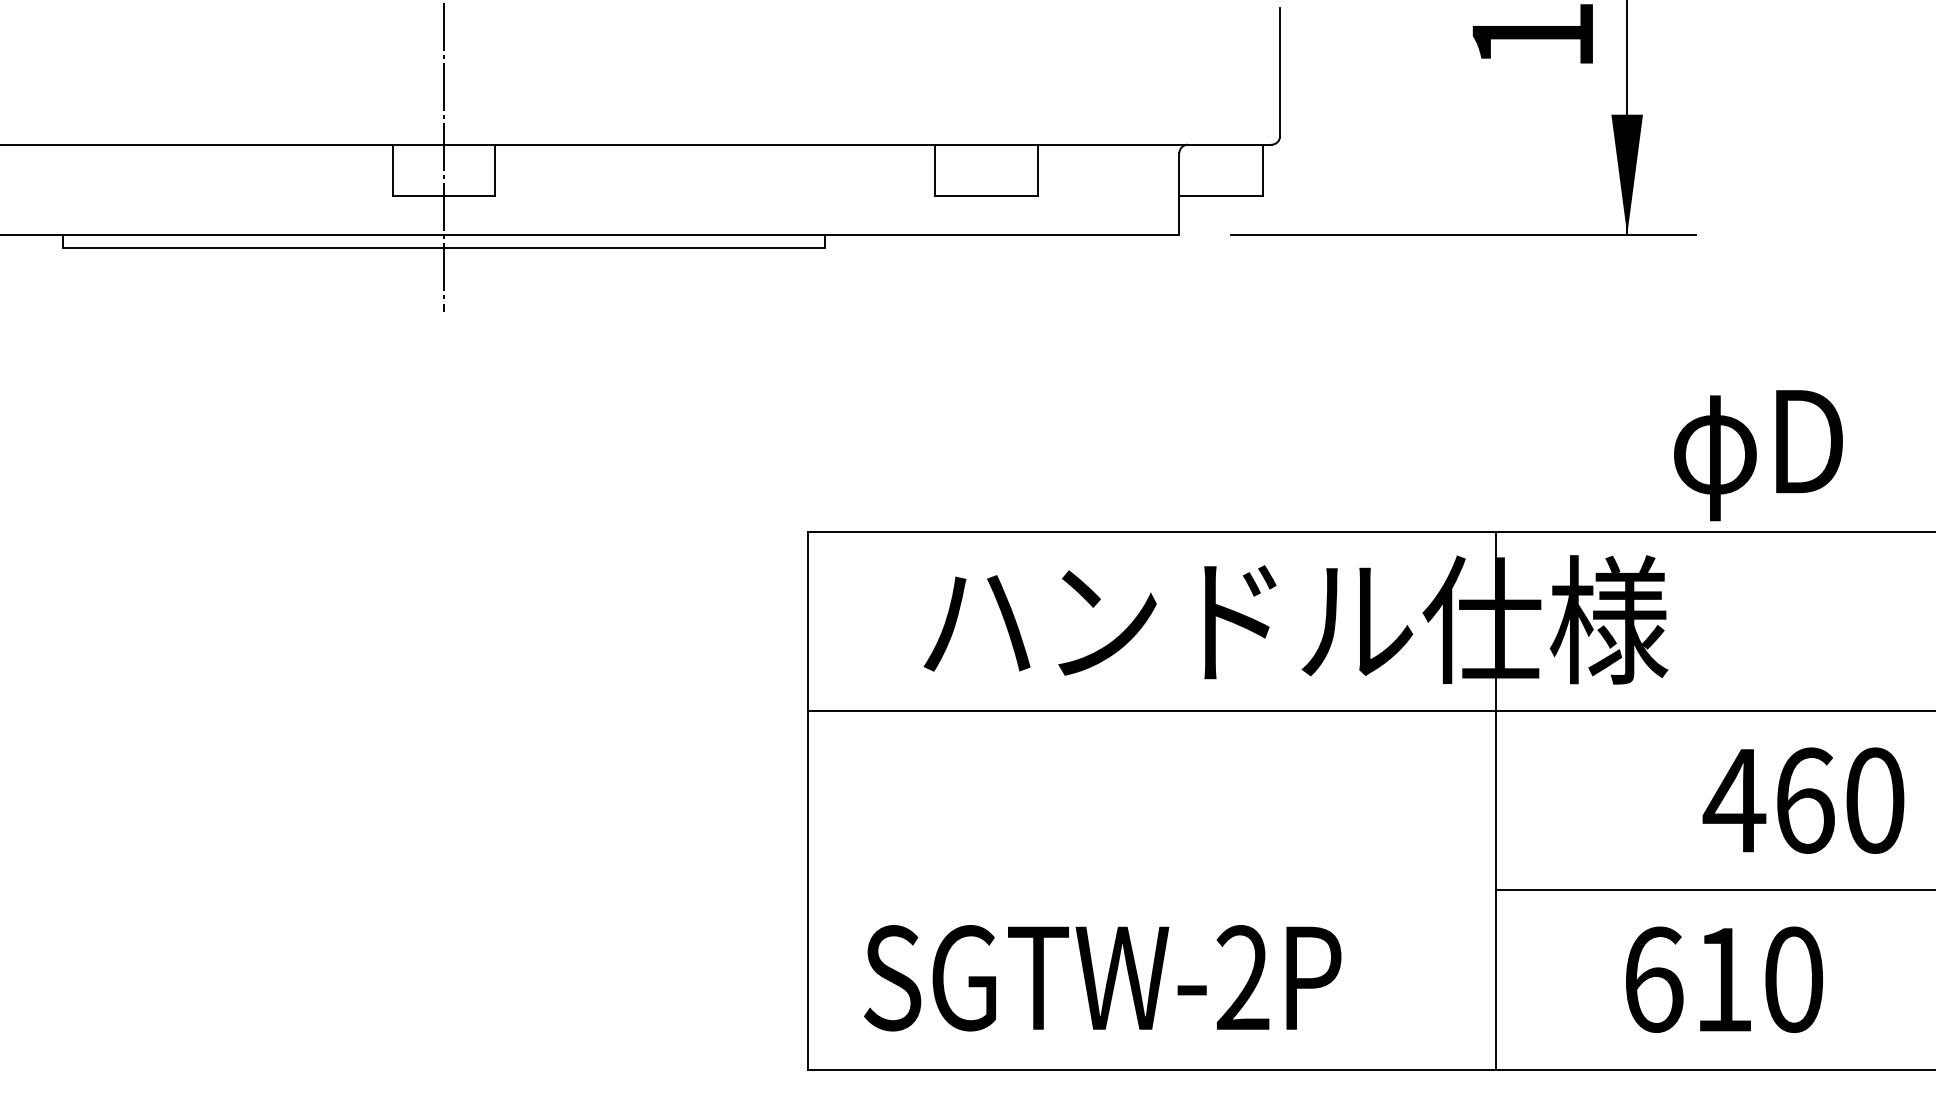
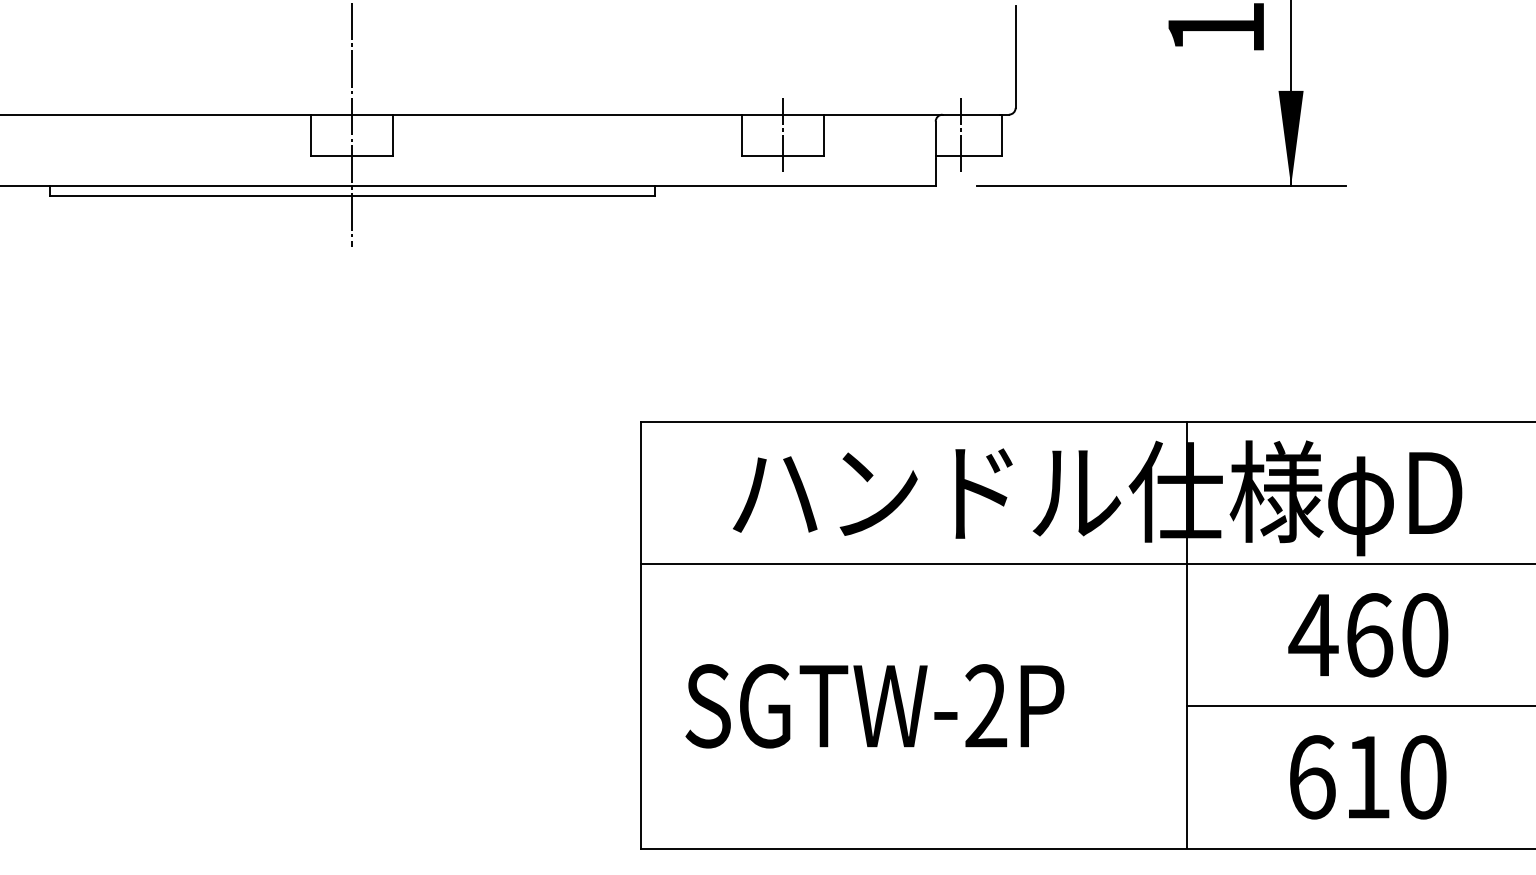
line: (986, 170) -> (782, 135), added
line: (1211, 170) -> (961, 135), added
text: (1758, 455) -> (1395, 504), moved
text: (1803, 800) -> (1368, 635), moved
text: (1102, 978) -> (874, 706), moved

